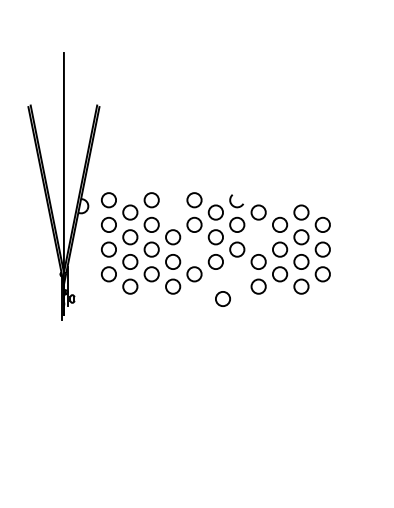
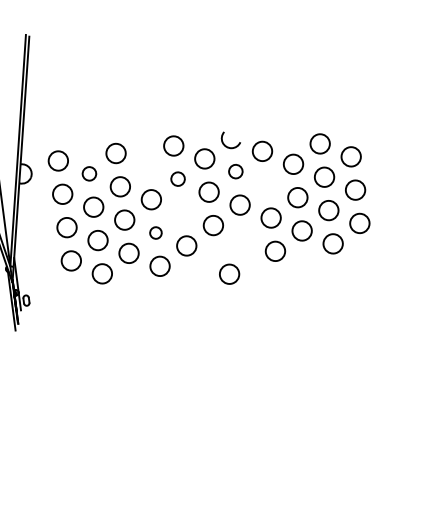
circle: (130, 212) -> (89, 173), size x0.7
circle: (194, 224) -> (178, 178), size x0.7
circle: (237, 224) -> (236, 171), size x0.7
circle: (173, 261) -> (156, 232), size x0.6

